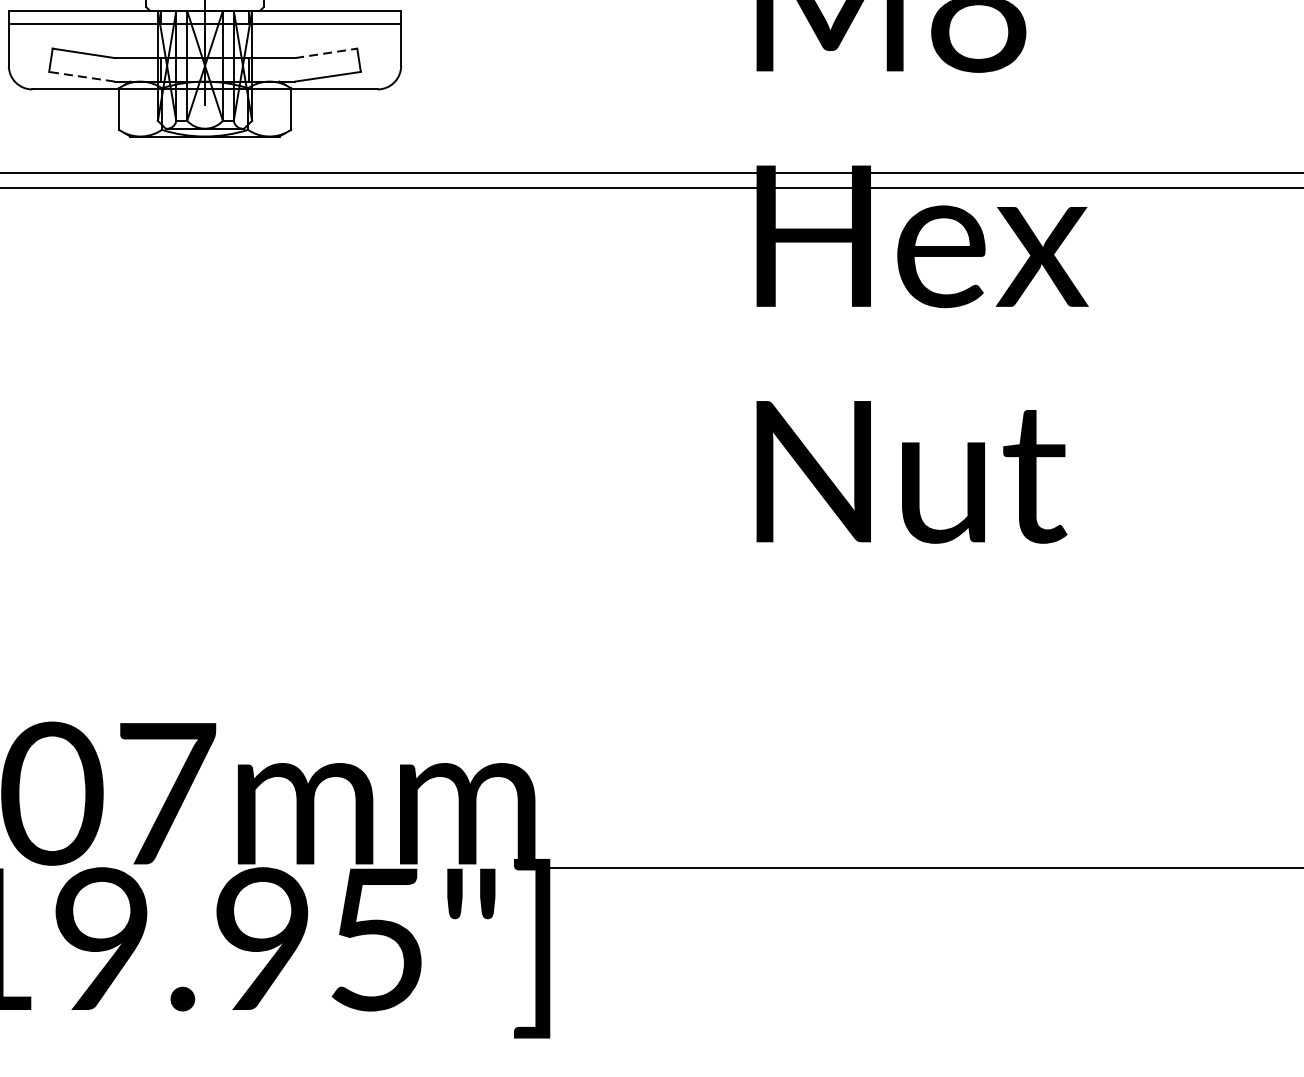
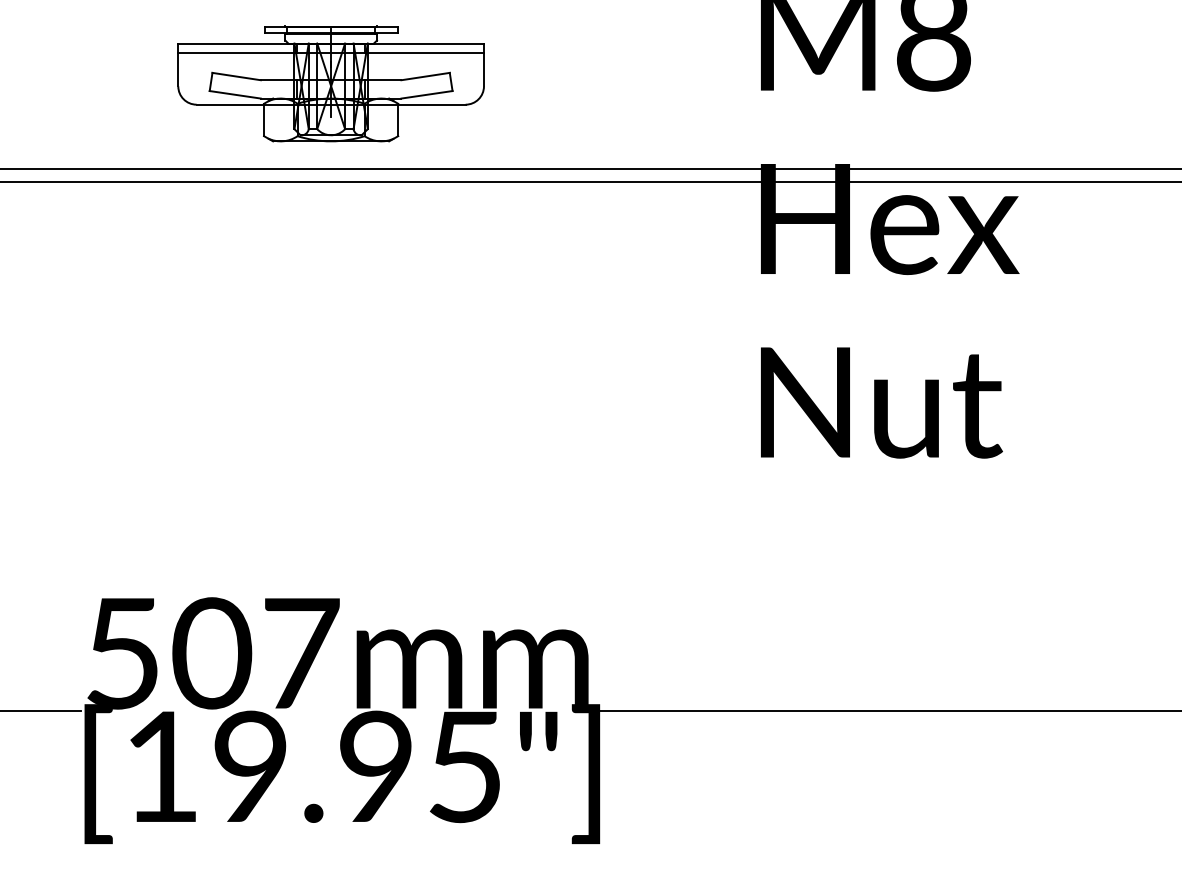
line: (327, 53) -> (426, 76), dashed -> solid
line: (82, 76) -> (235, 94), dashed -> solid

